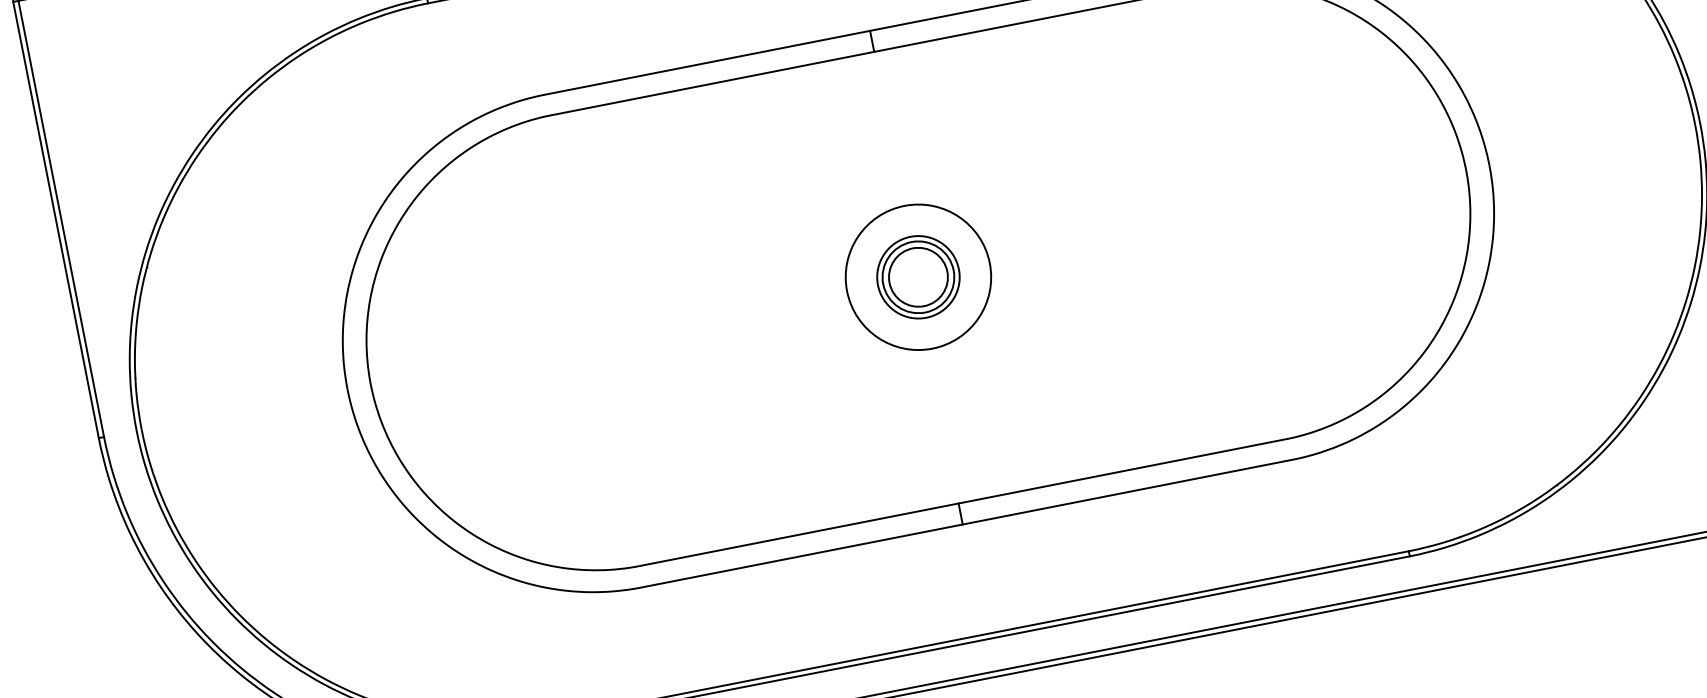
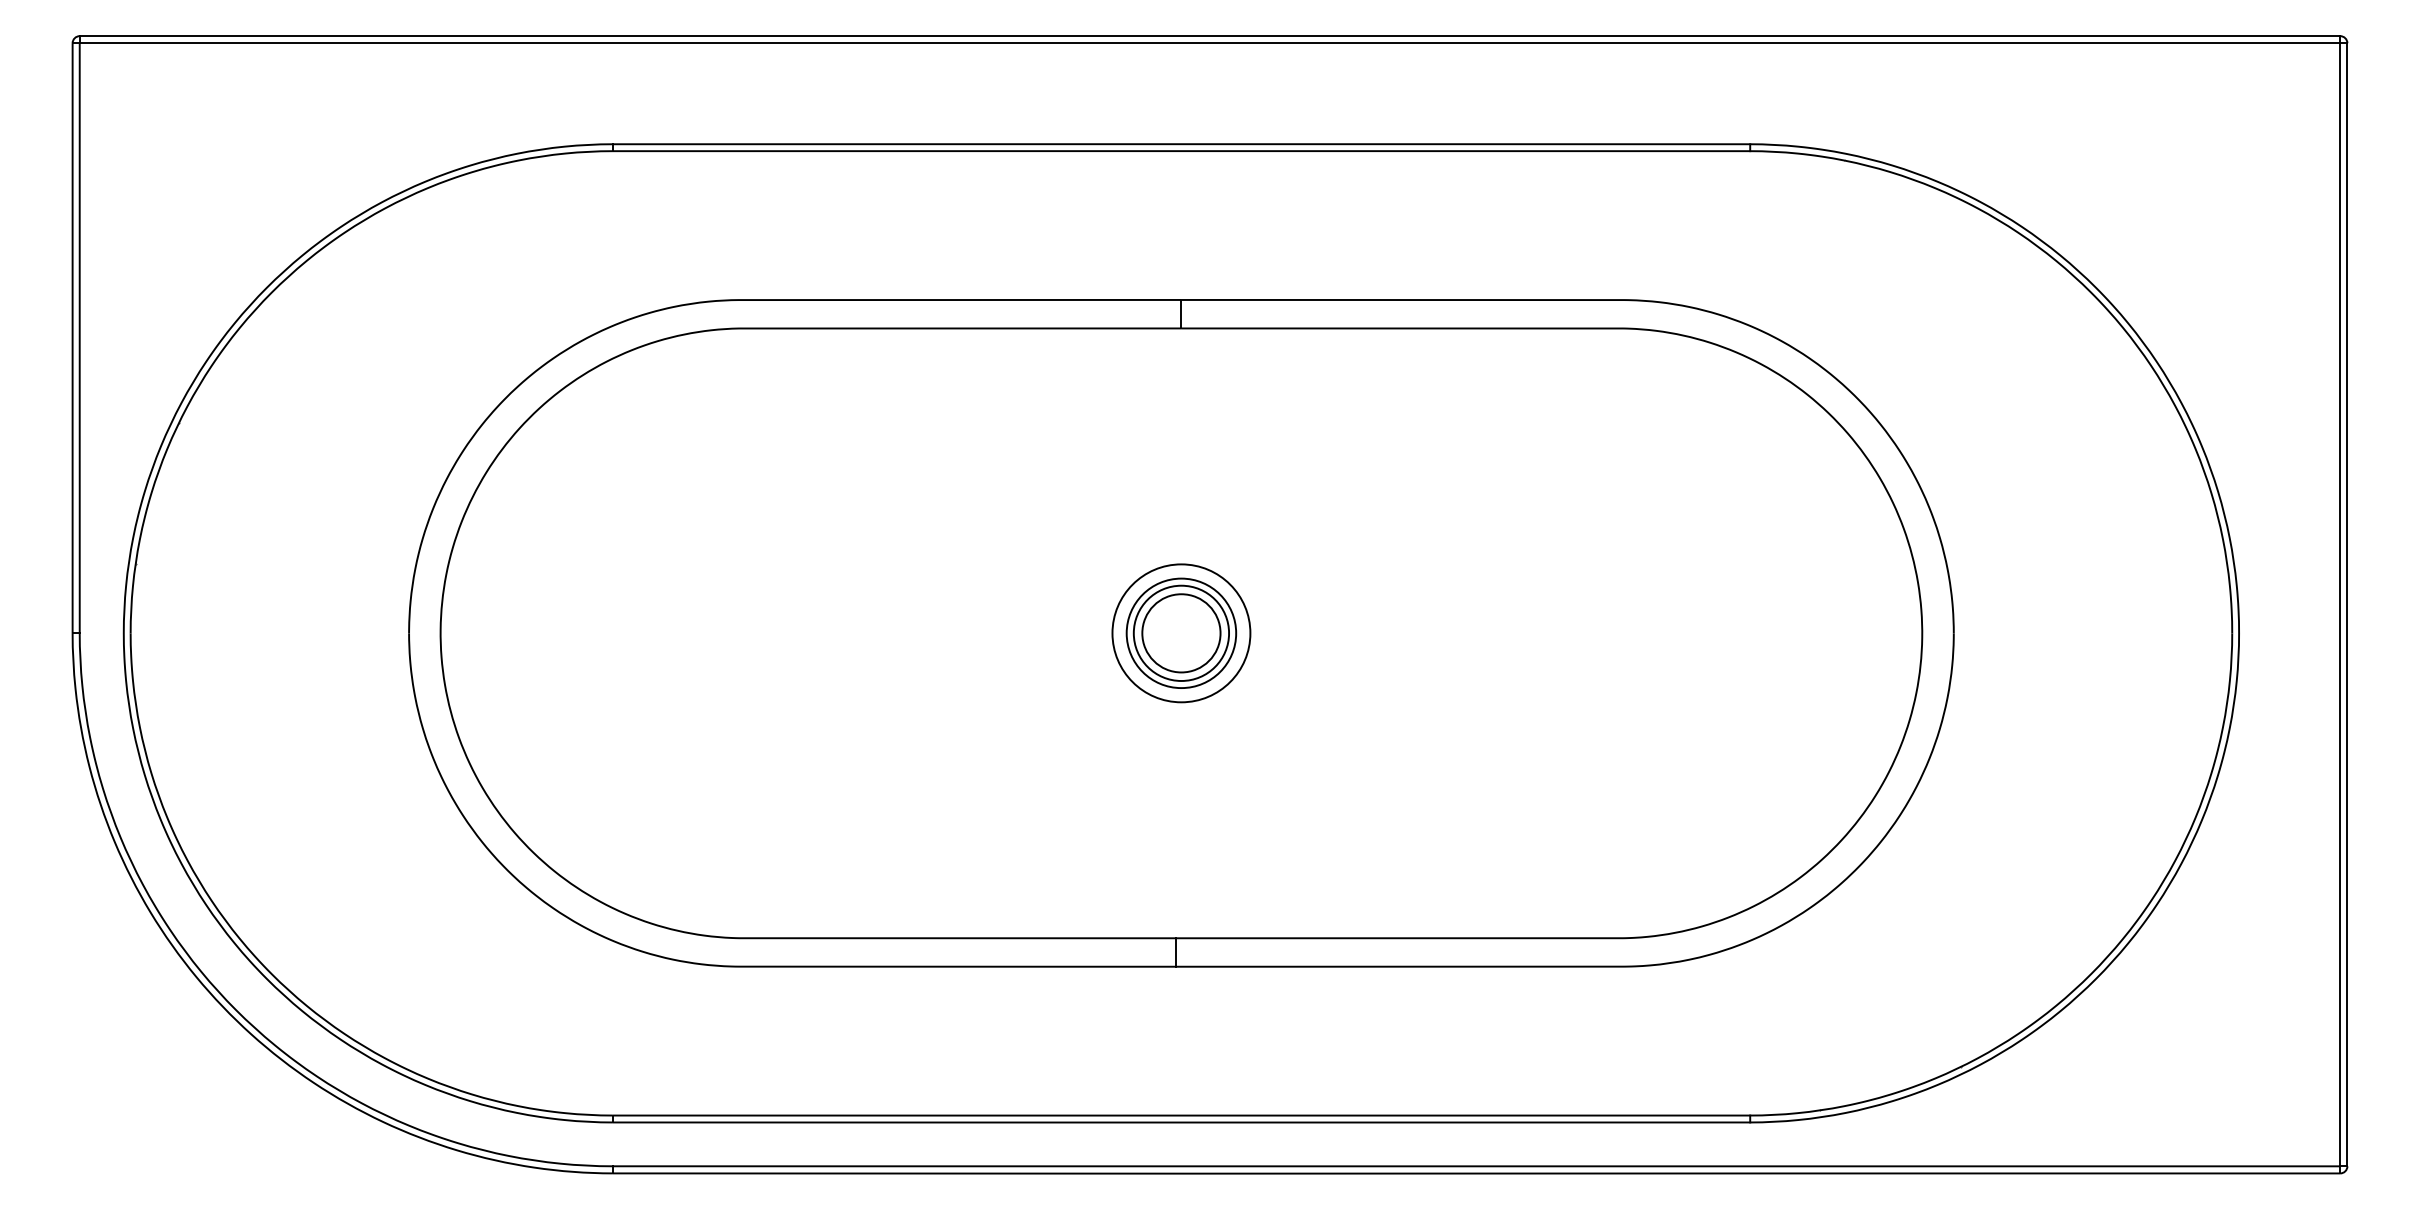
circle: (918, 277) -> (1181, 633), size x0.71

